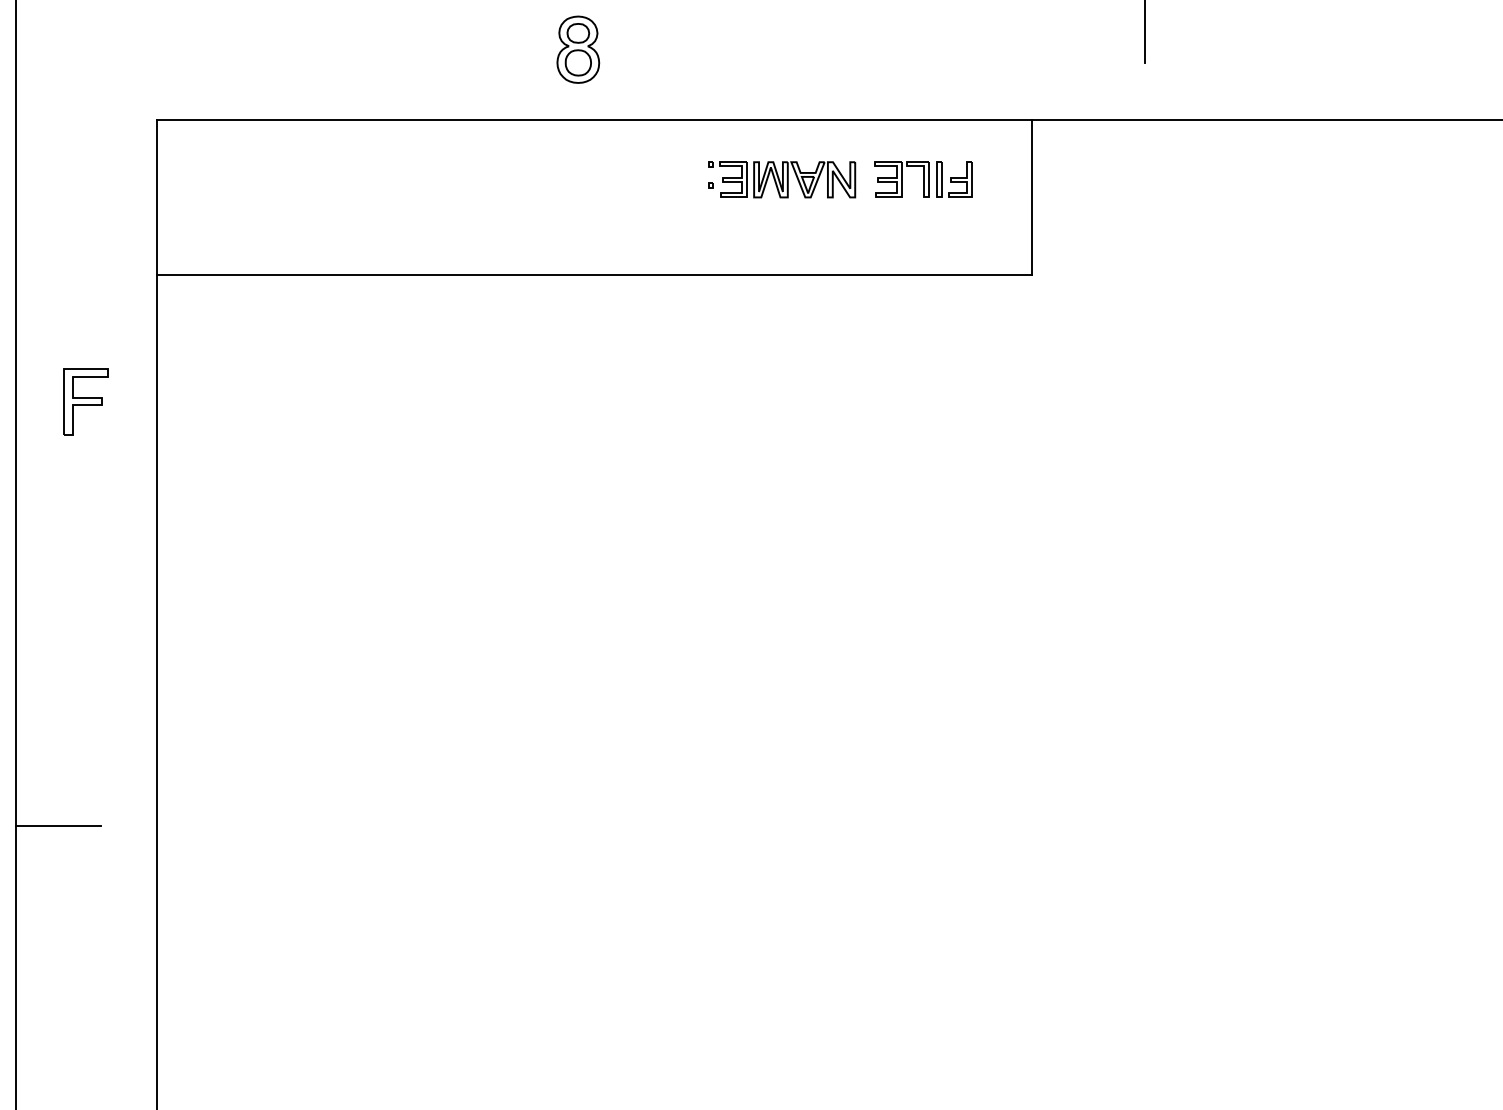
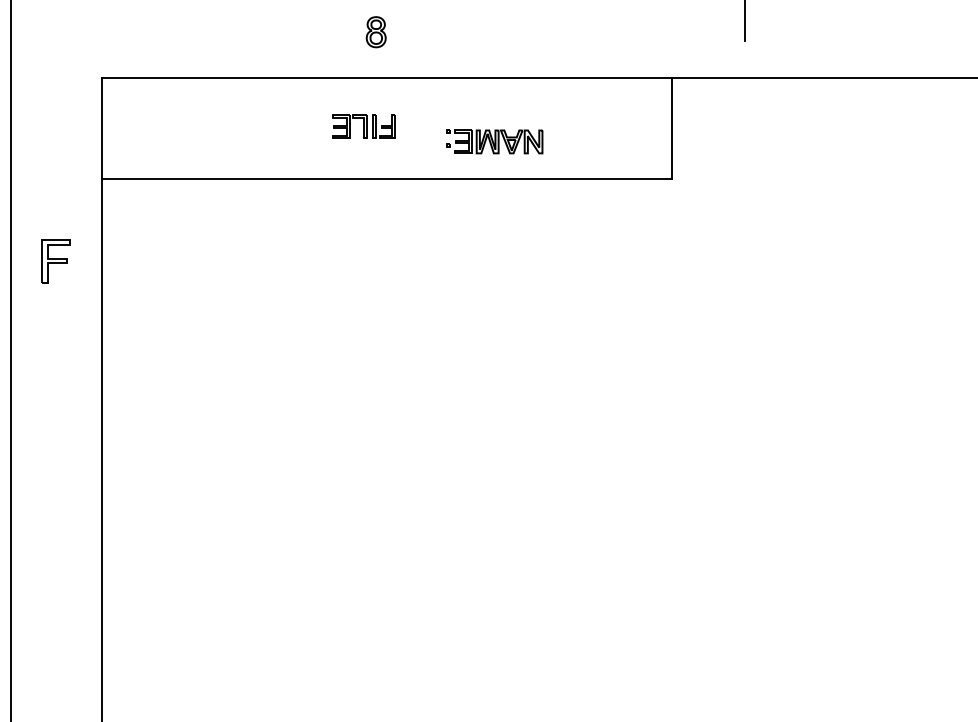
part: (577, 48) -> (375, 31), size x0.7
part: (781, 179) -> (494, 141), moved
part: (922, 179) -> (363, 126), moved
line: (57, 826) -> (37, 537), removed

